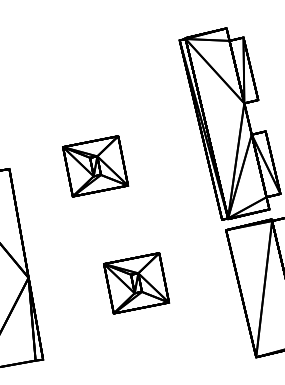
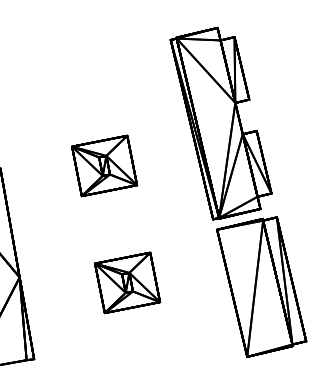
part: (95, 165) -> (104, 165), moved

